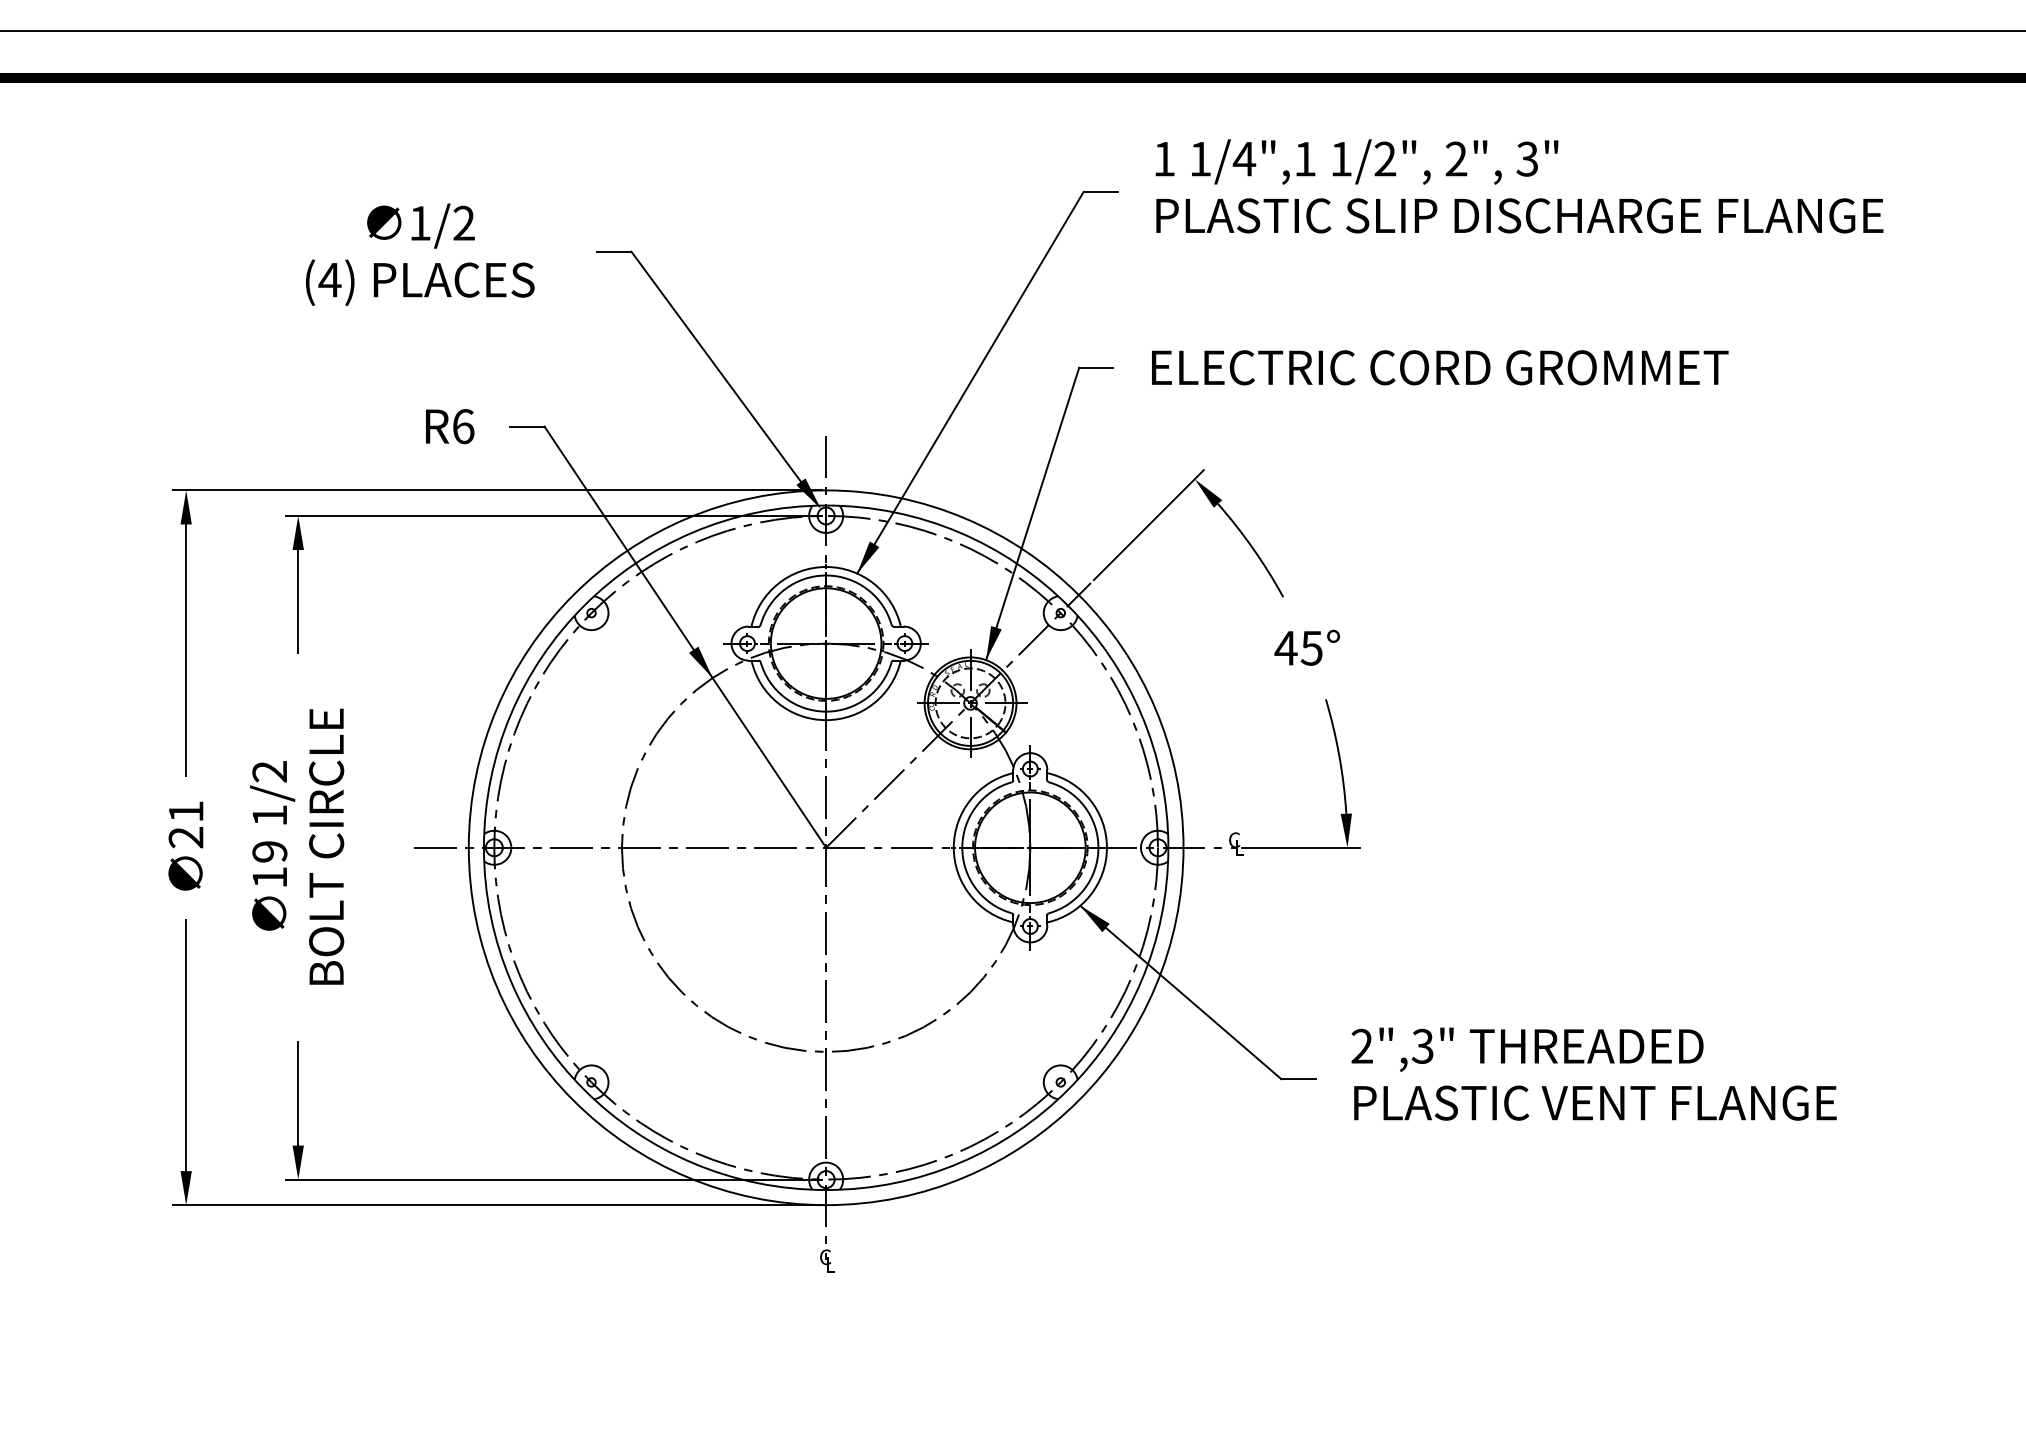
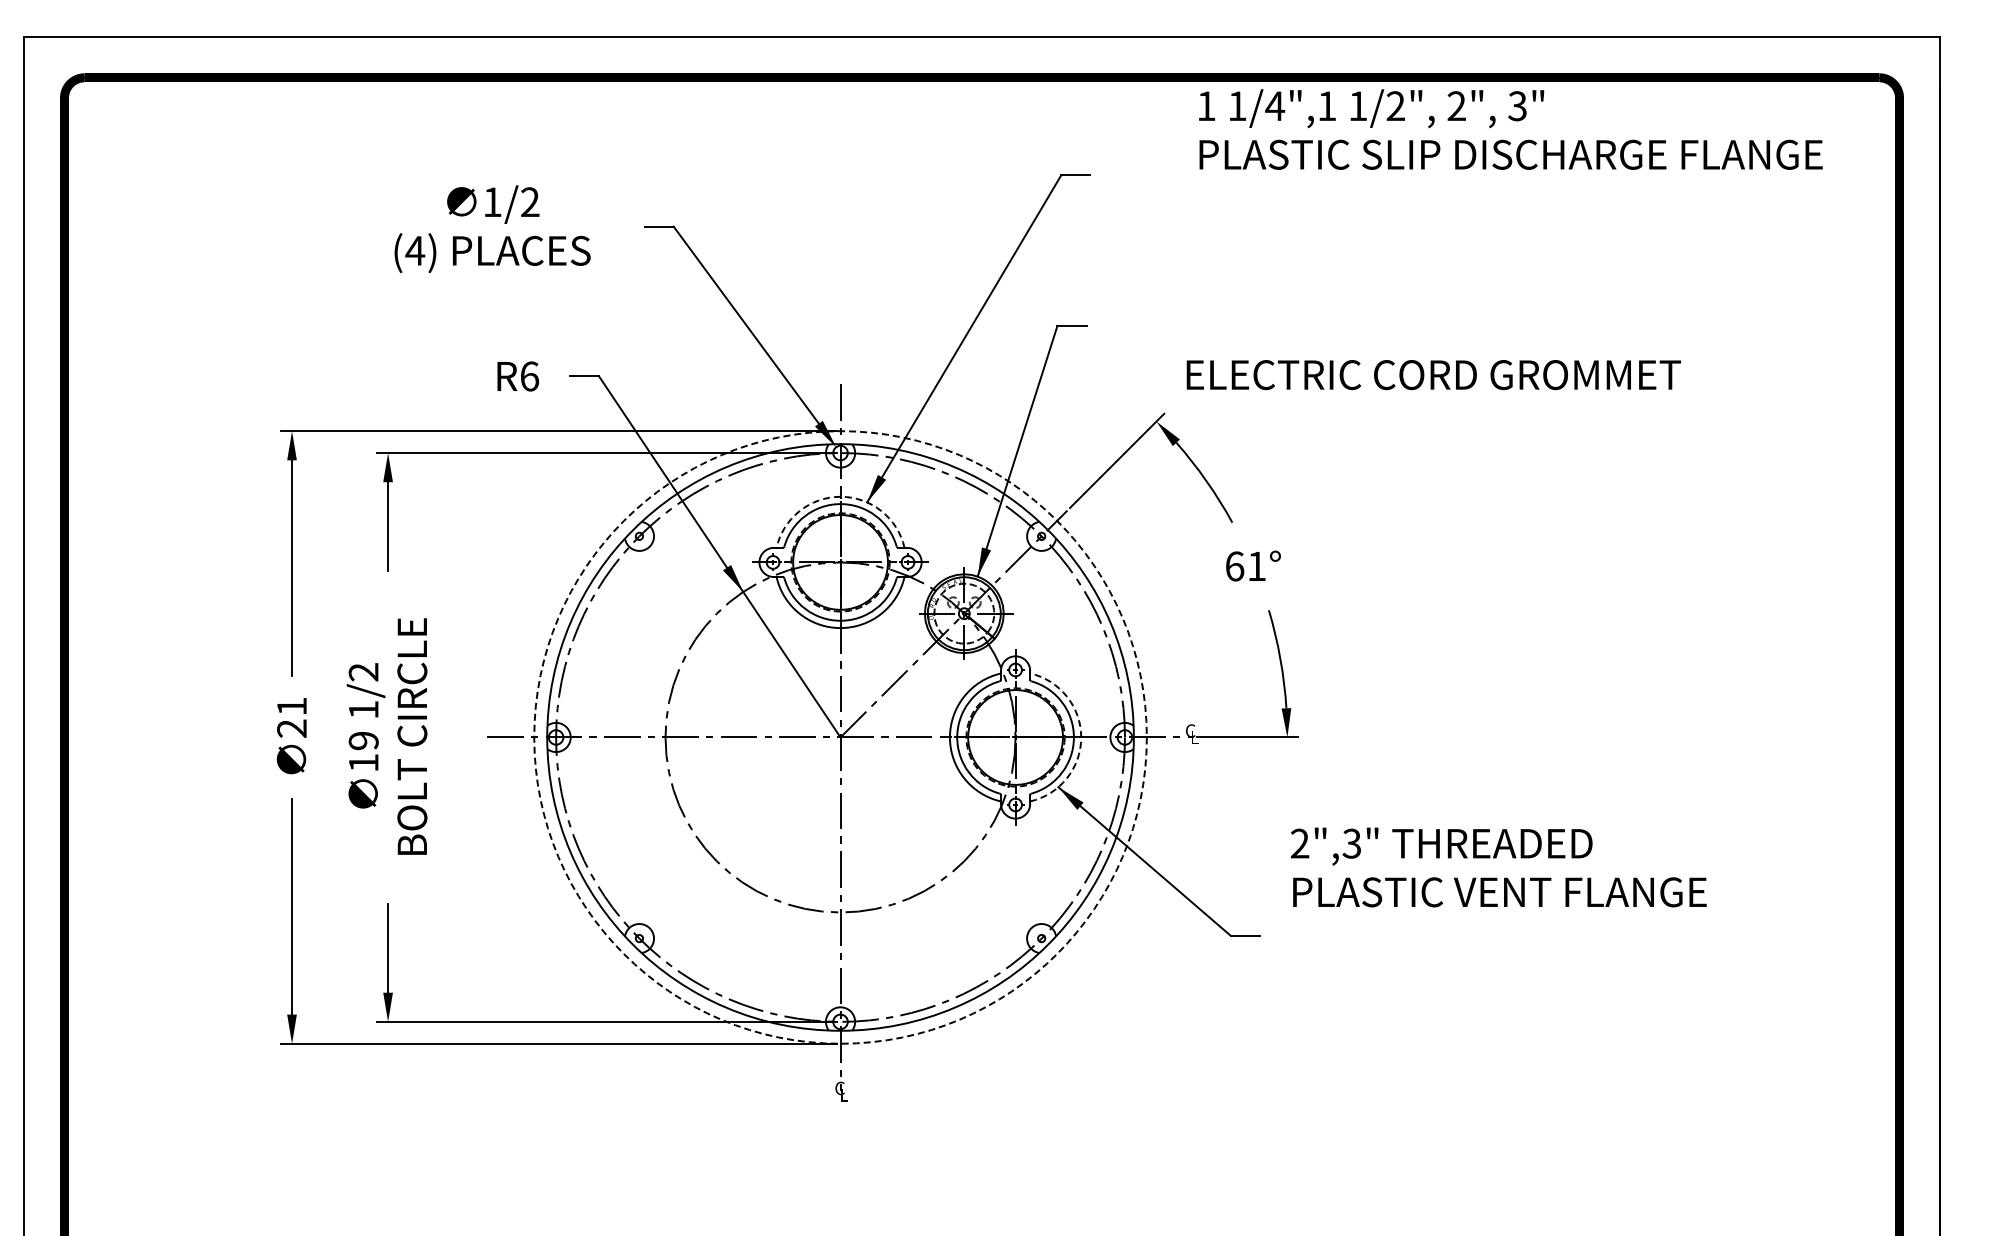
text: (1519, 186) -> (1510, 129), moved
text: (1439, 368) -> (1433, 375), moved
arc: (826, 566) -> (840, 496), solid -> dashed
text: (1297, 648) -> (1244, 566), 45° -> 61°
circle: (826, 847) -> (840, 737), solid -> dashed
arc: (1107, 847) -> (1081, 737), solid -> dashed
text: (1593, 1074) -> (1498, 867), moved

